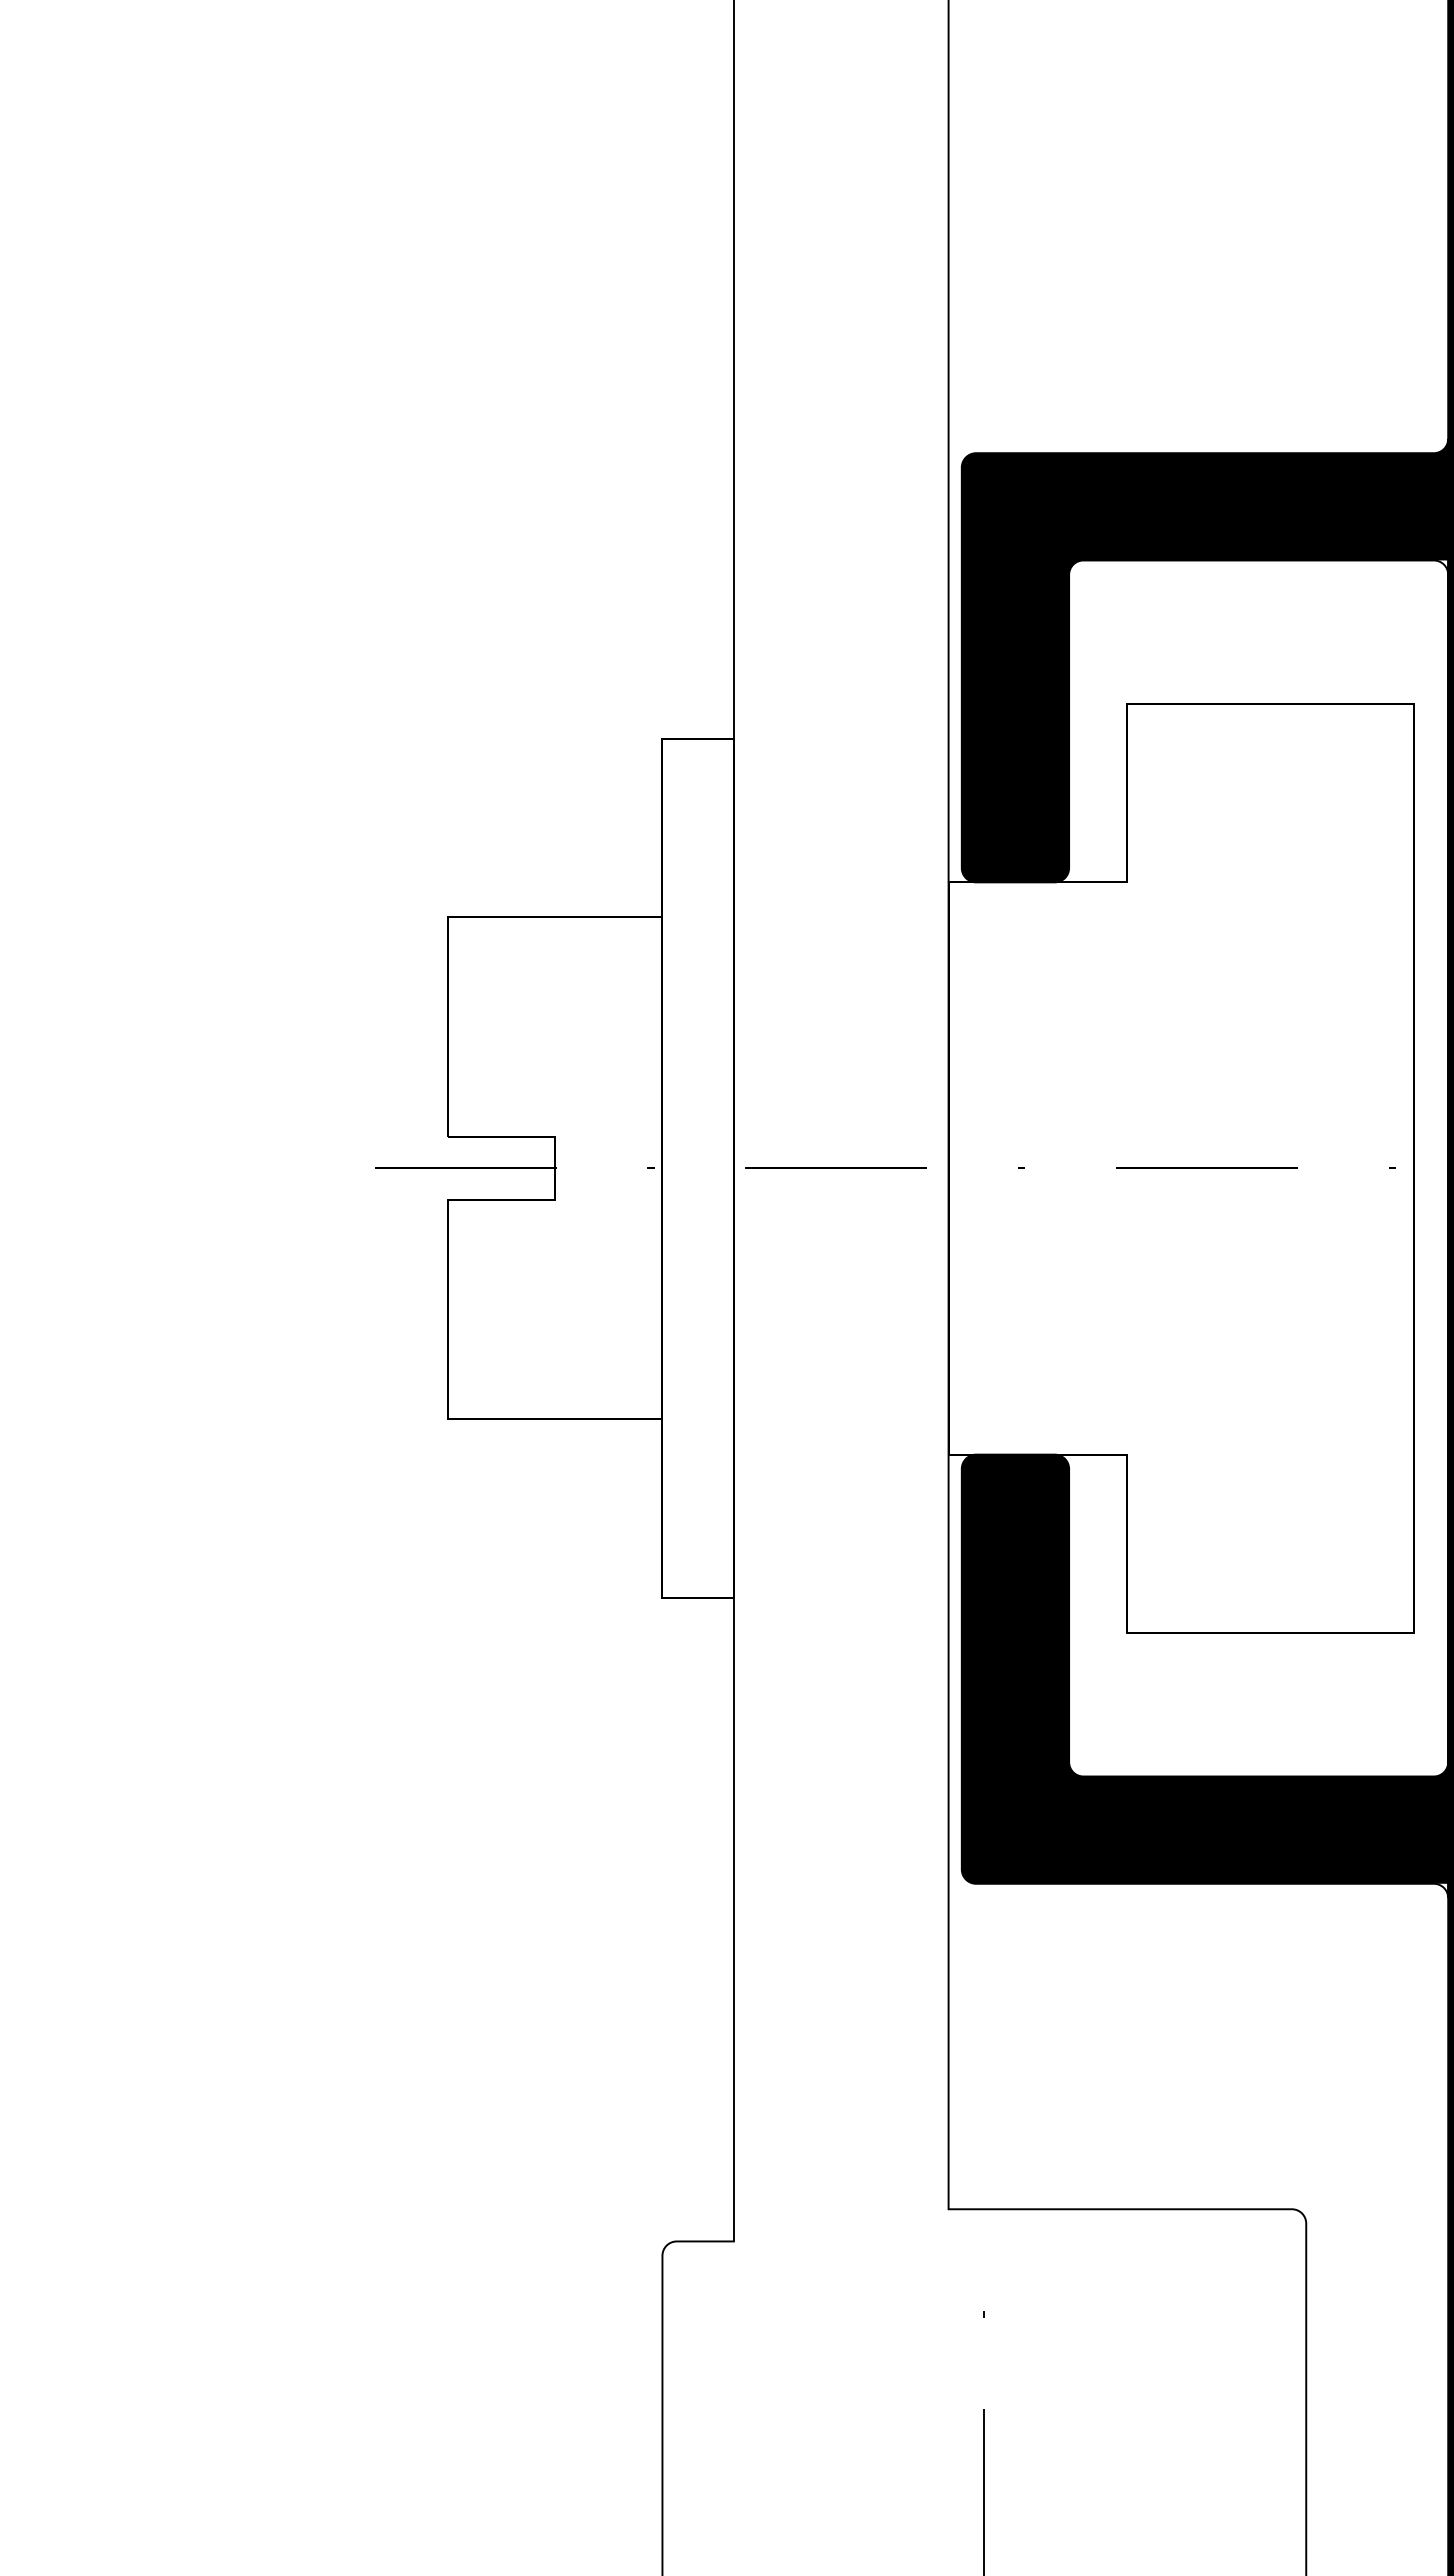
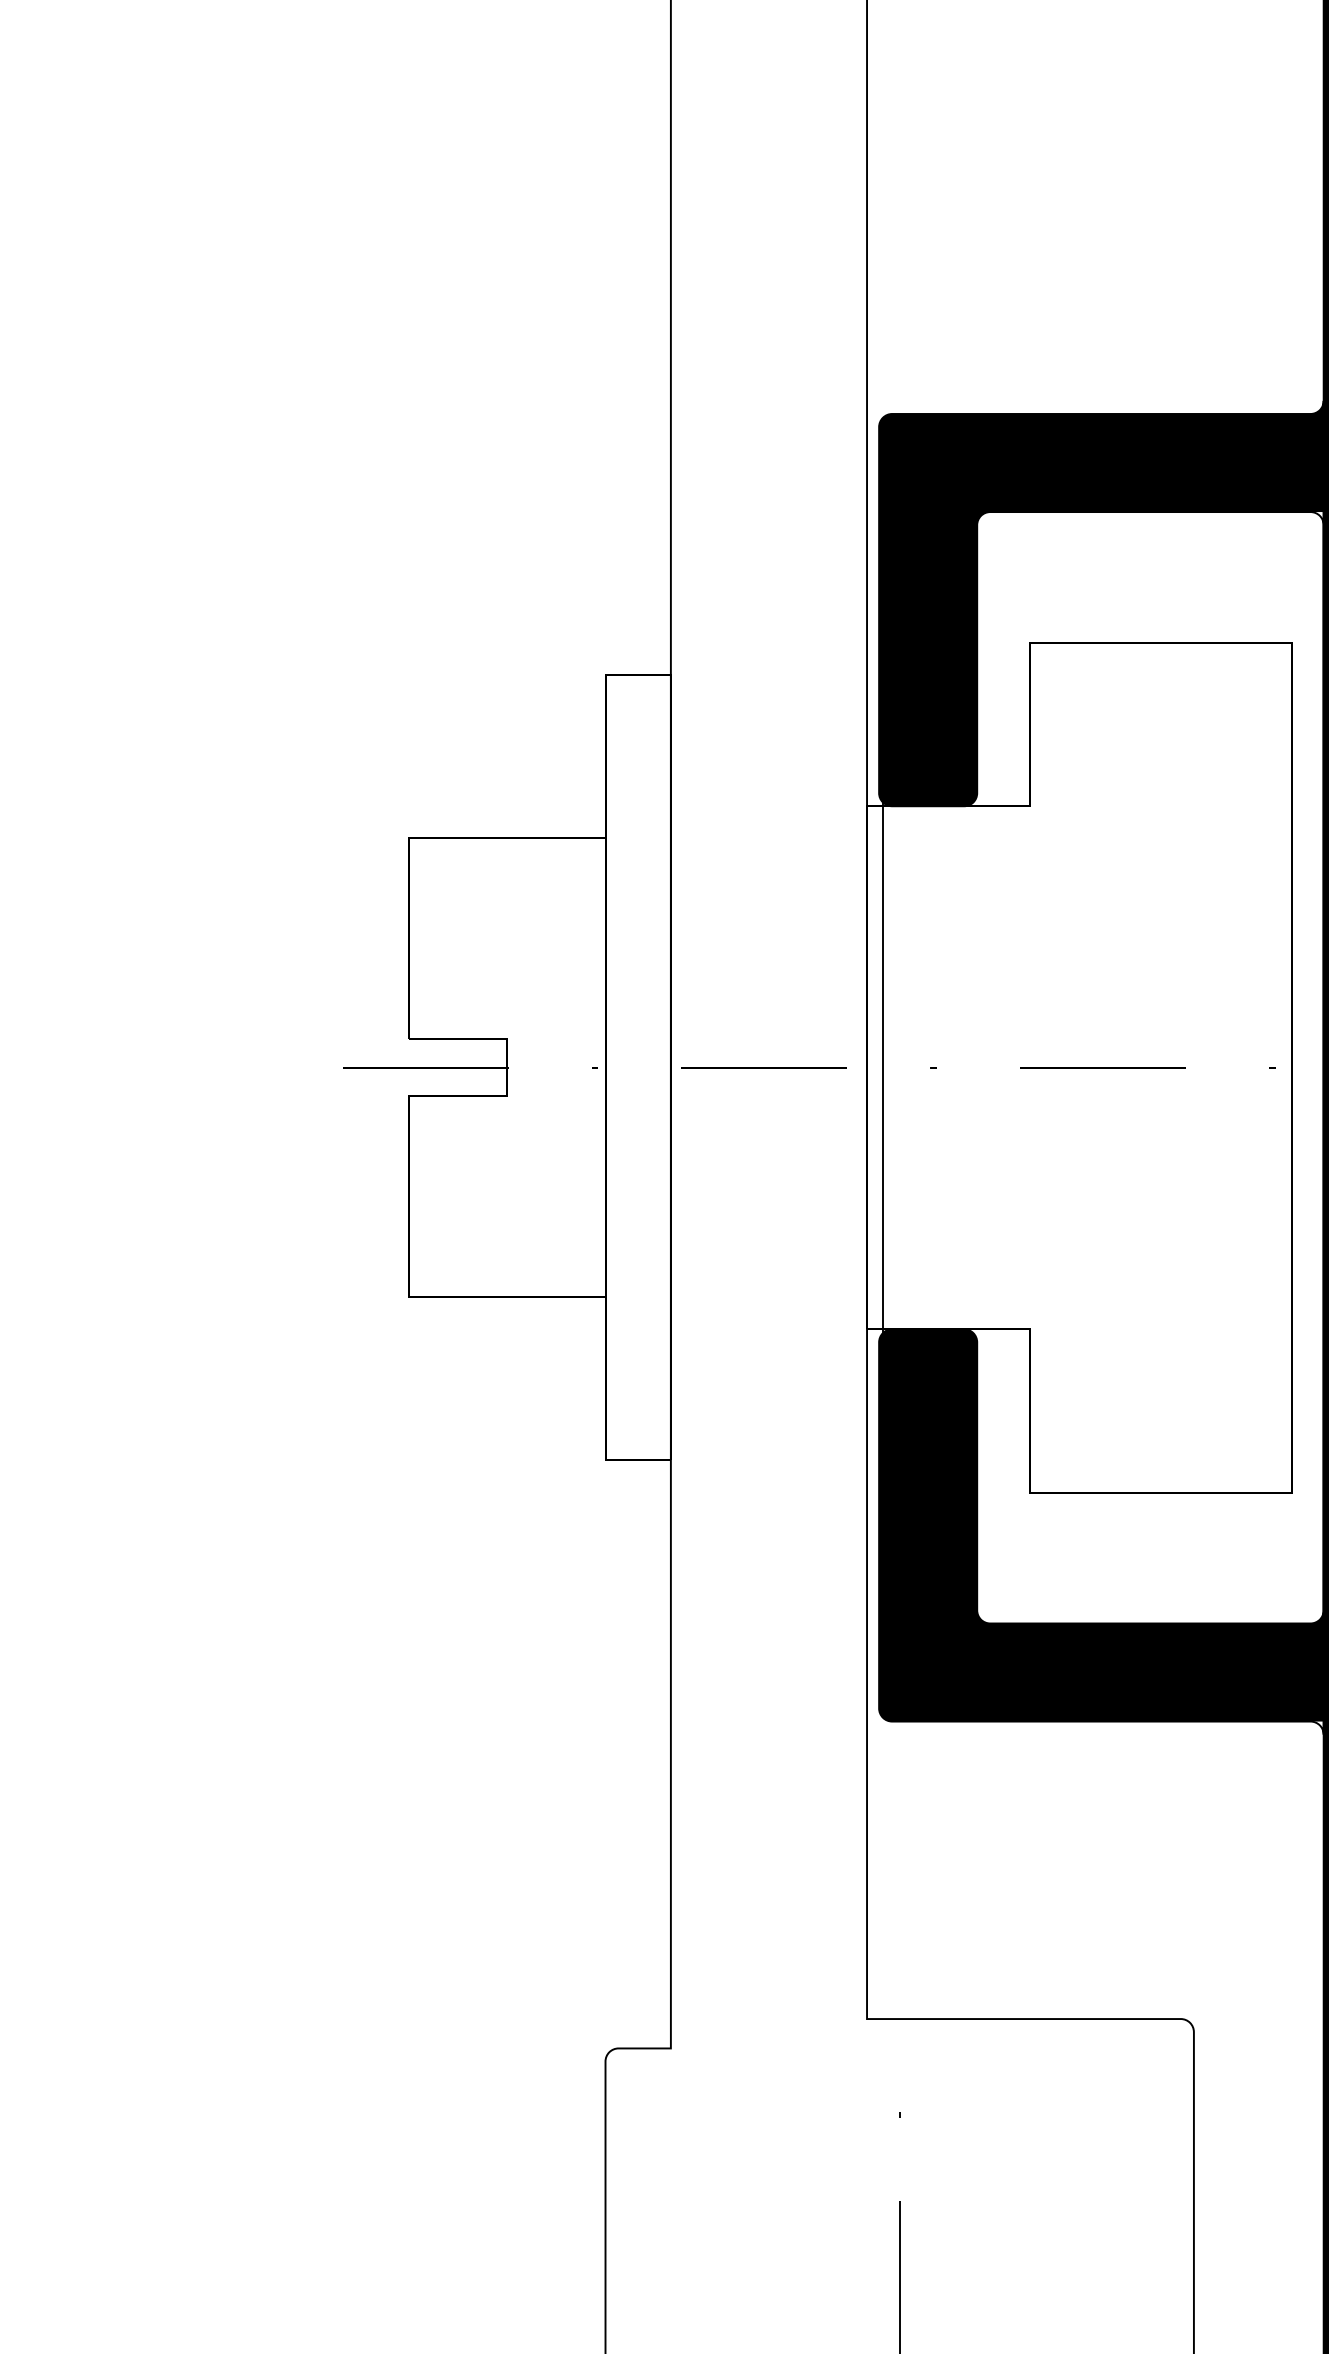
line: (966, 1164) -> (883, 1064), added

